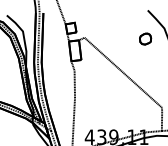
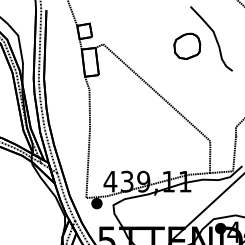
part: (145, 38) -> (187, 45), size x1.67

